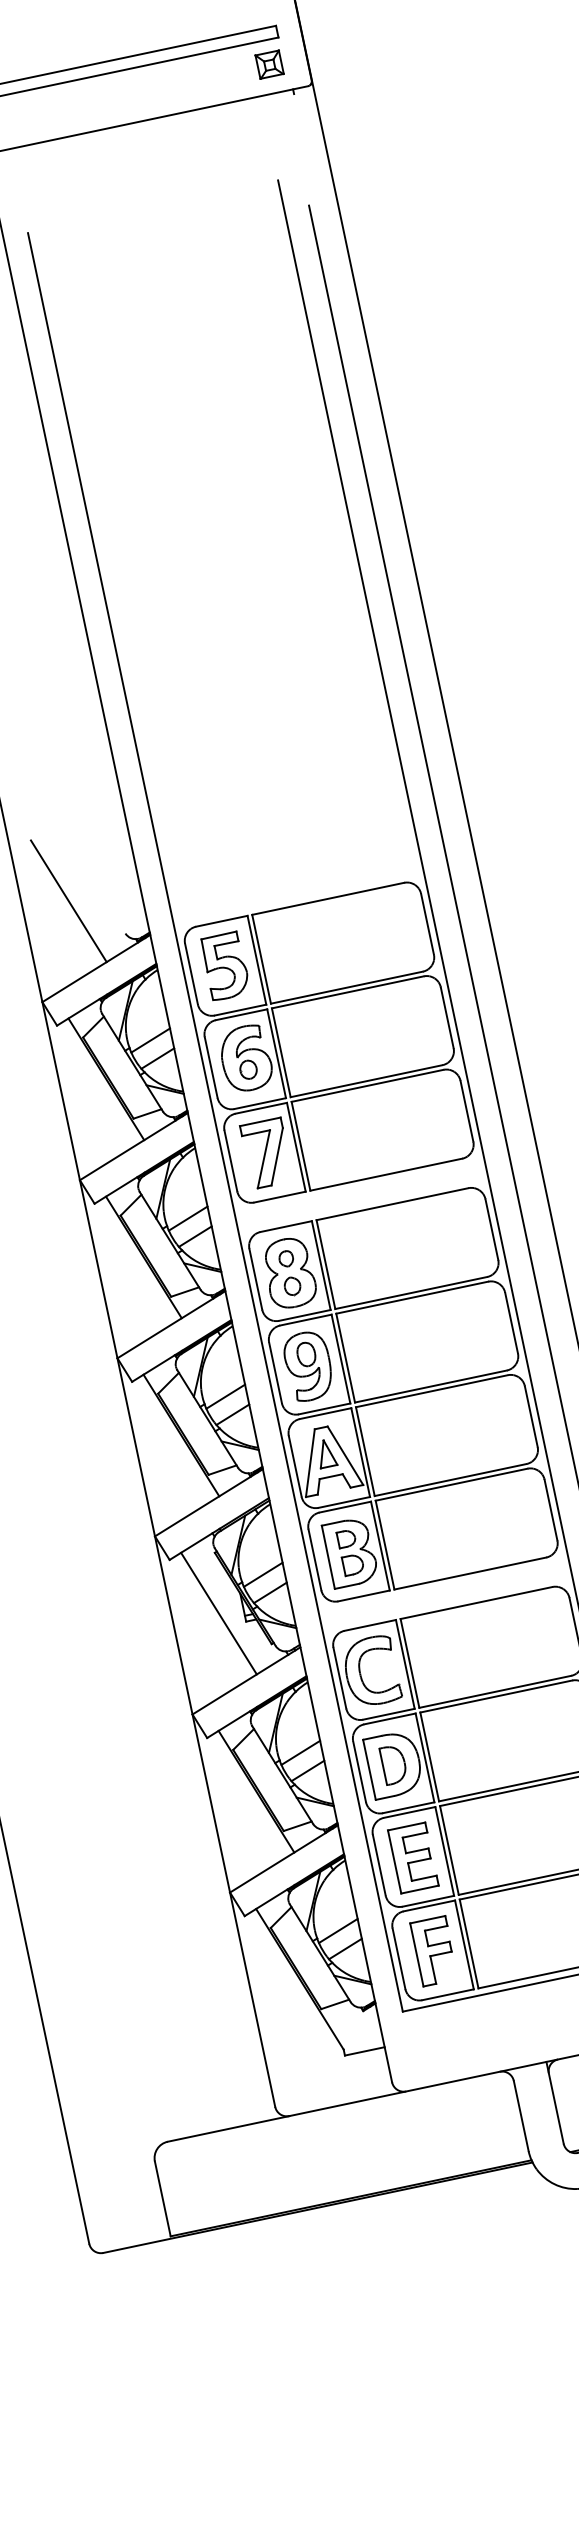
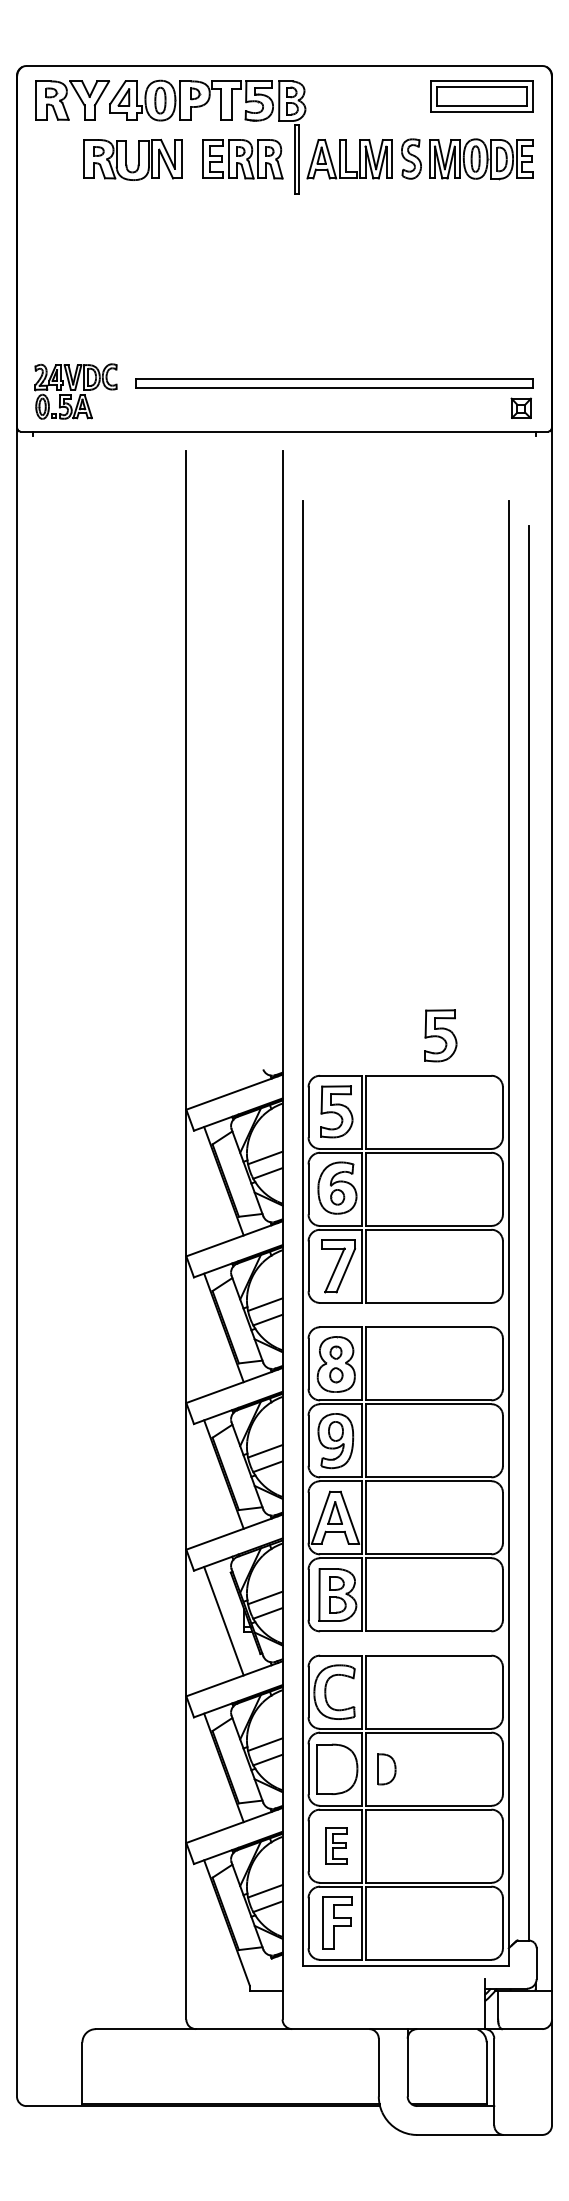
part: (332, 846) -> (440, 1035), added
line: (68, 901) -> (223, 1034), removed
part: (393, 1764) -> (386, 1769), moved
part: (413, 1857) -> (336, 1845), size x0.7

